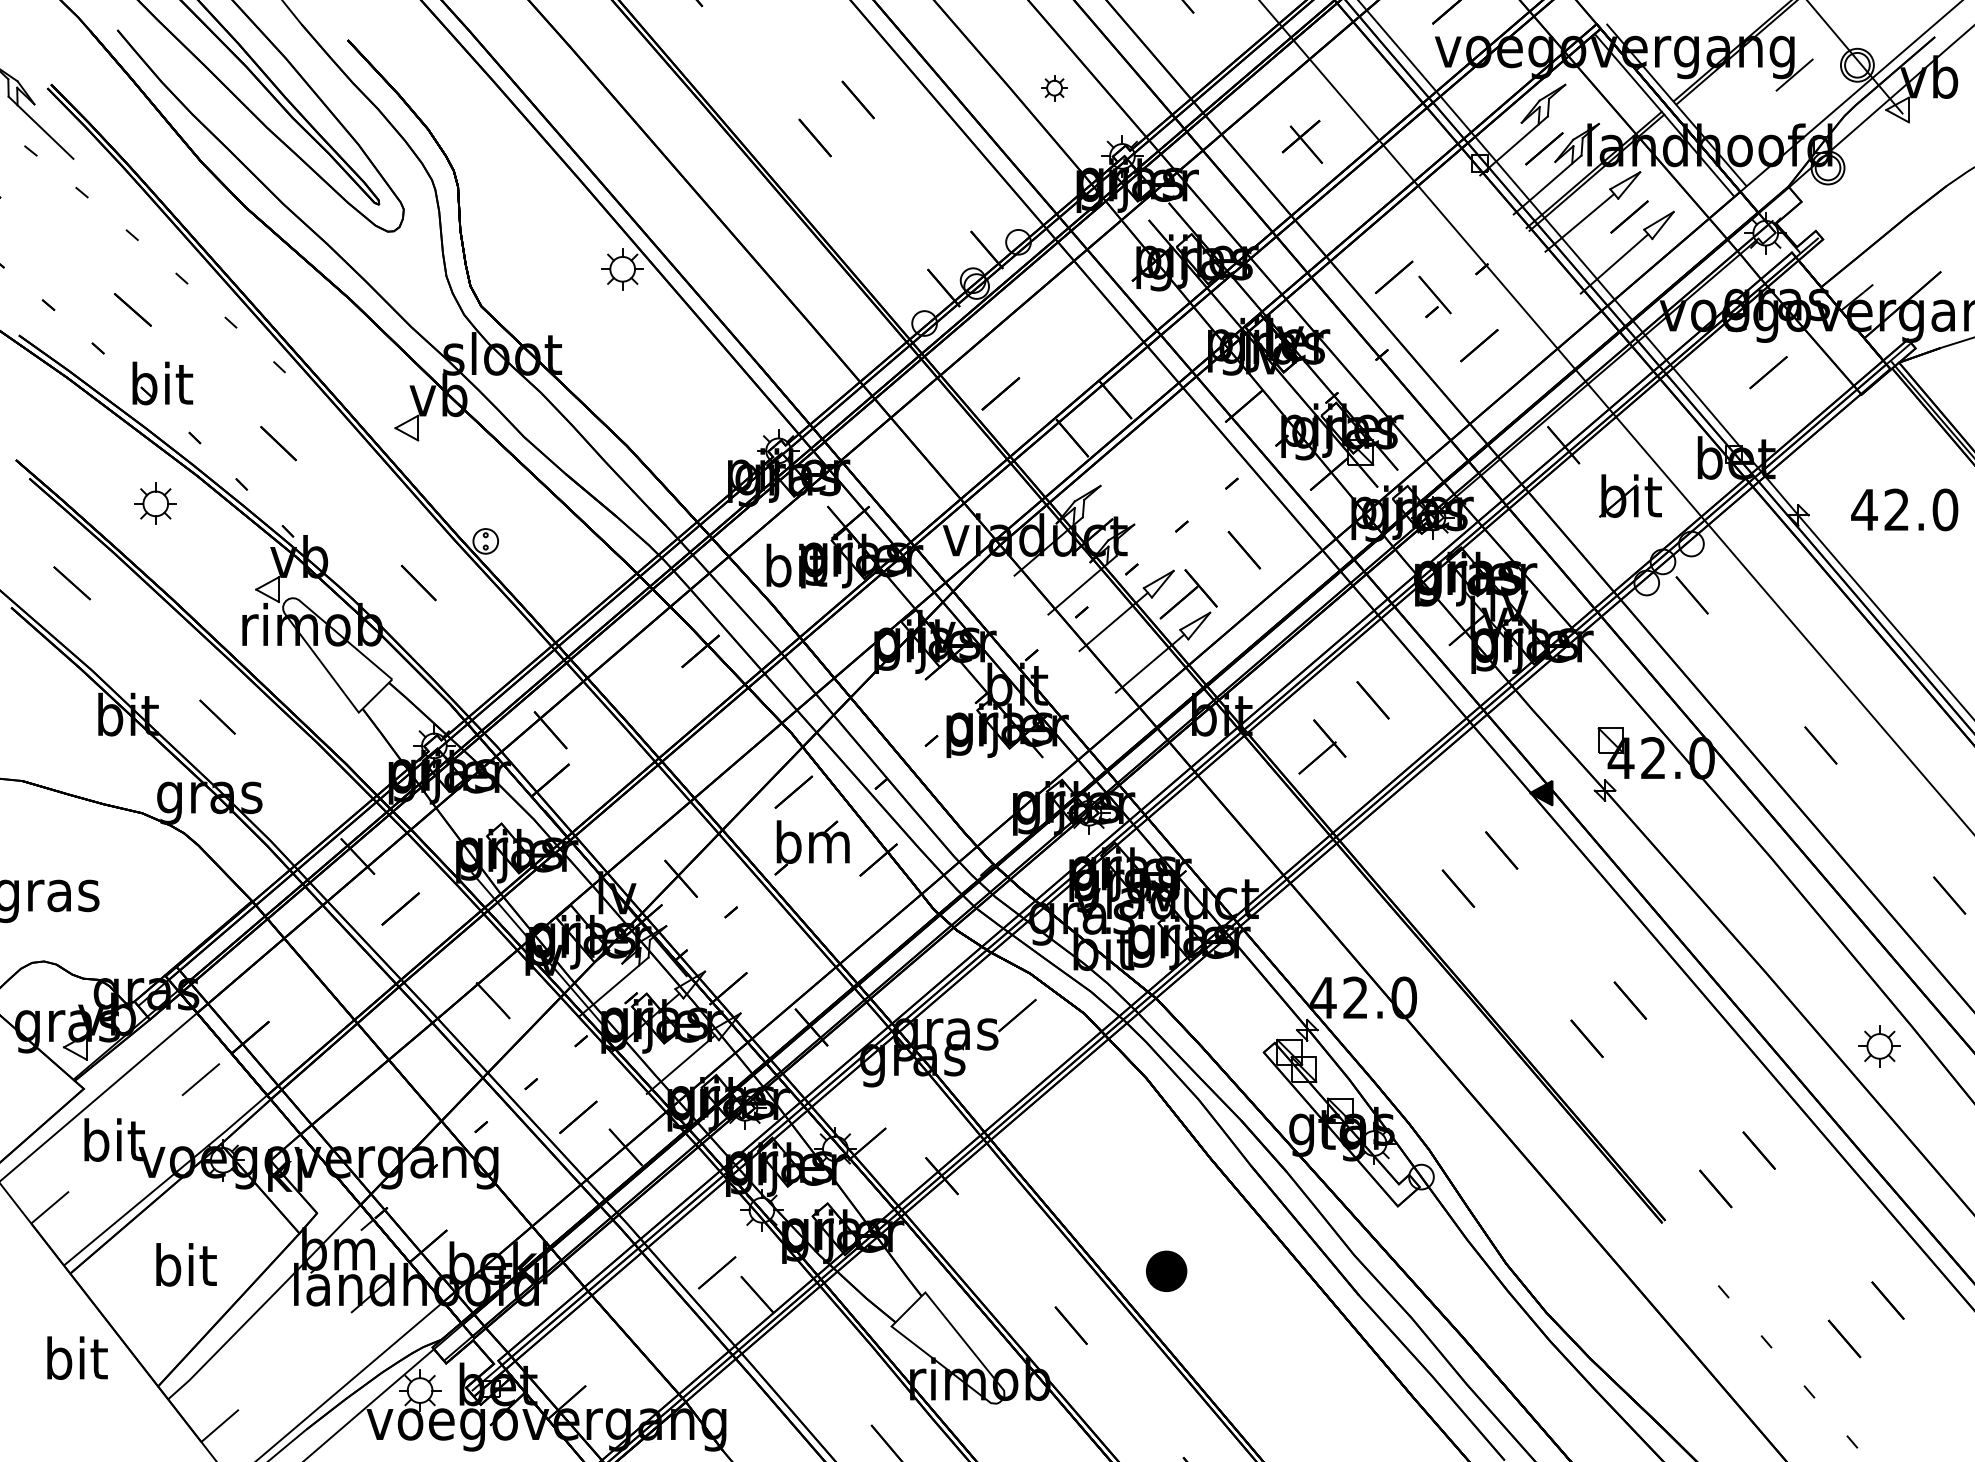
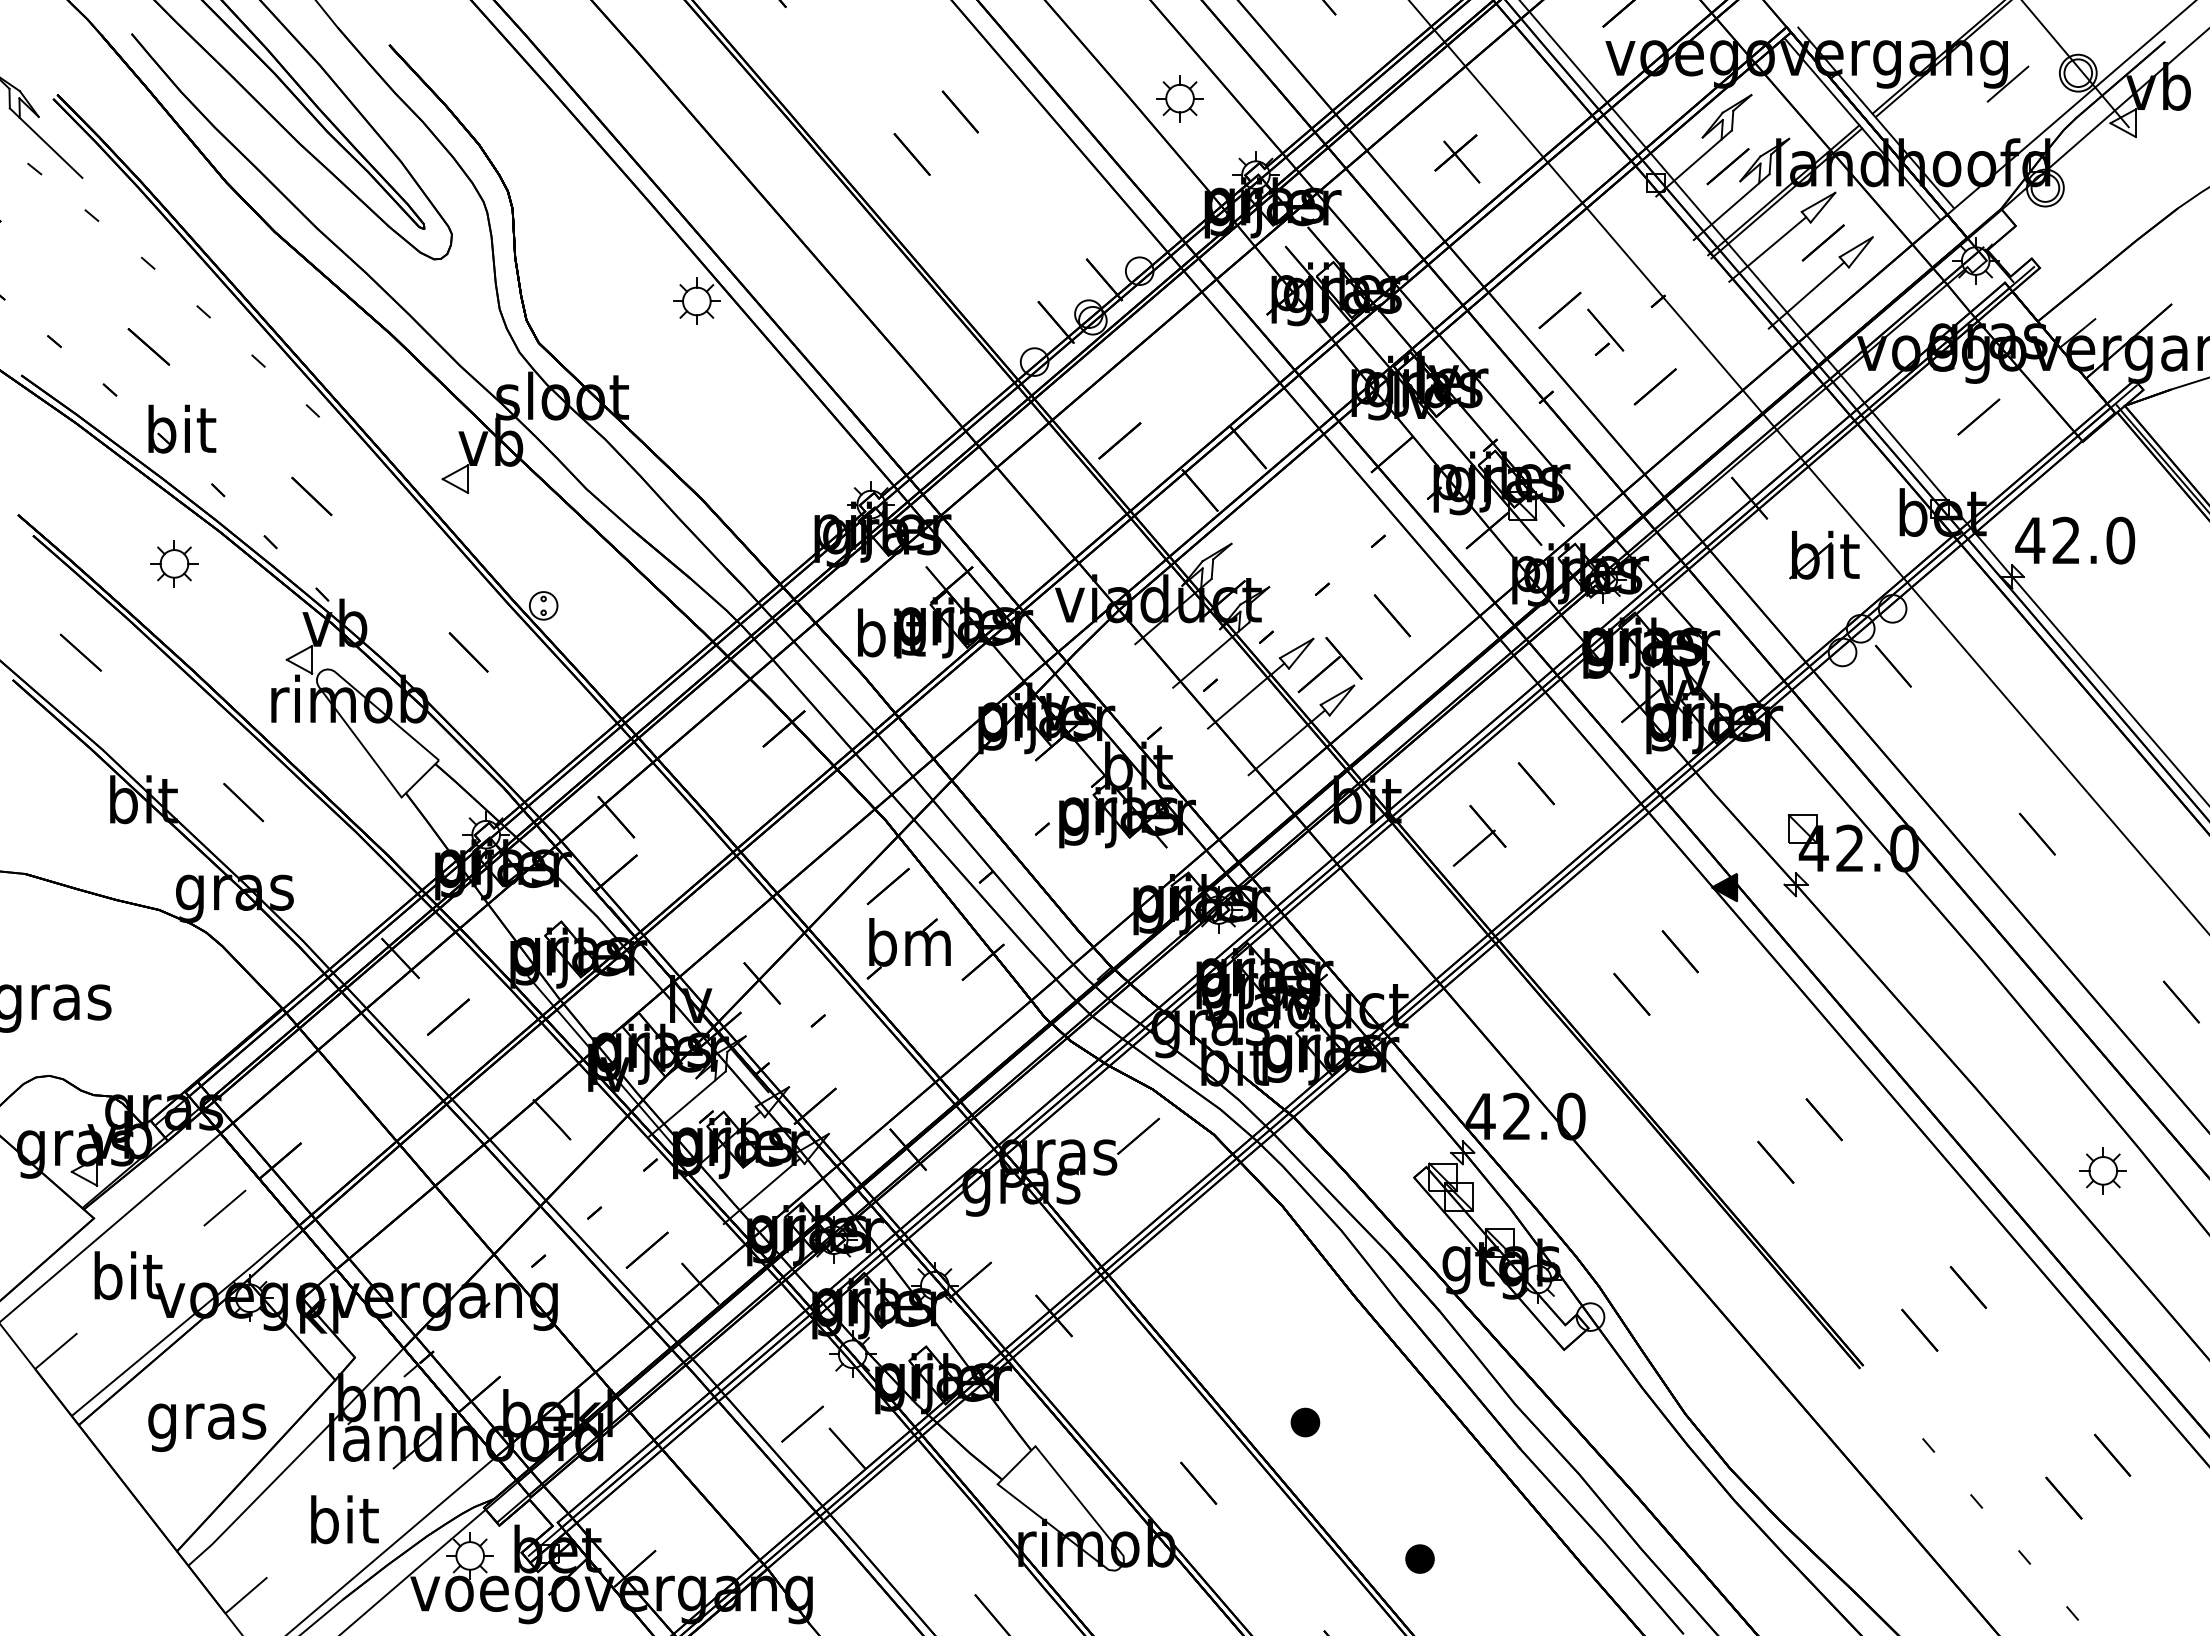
part: (1054, 87) -> (1179, 98), size x1.67
text: (1904, 509) -> (2075, 540), moved
text: (185, 1270) -> (207, 1421), bit -> gras
part: (1166, 1271) -> (1305, 1422), size x0.62
text: (77, 1358) -> (344, 1519), moved
part: (1268, 1392) -> (1419, 1558), added

